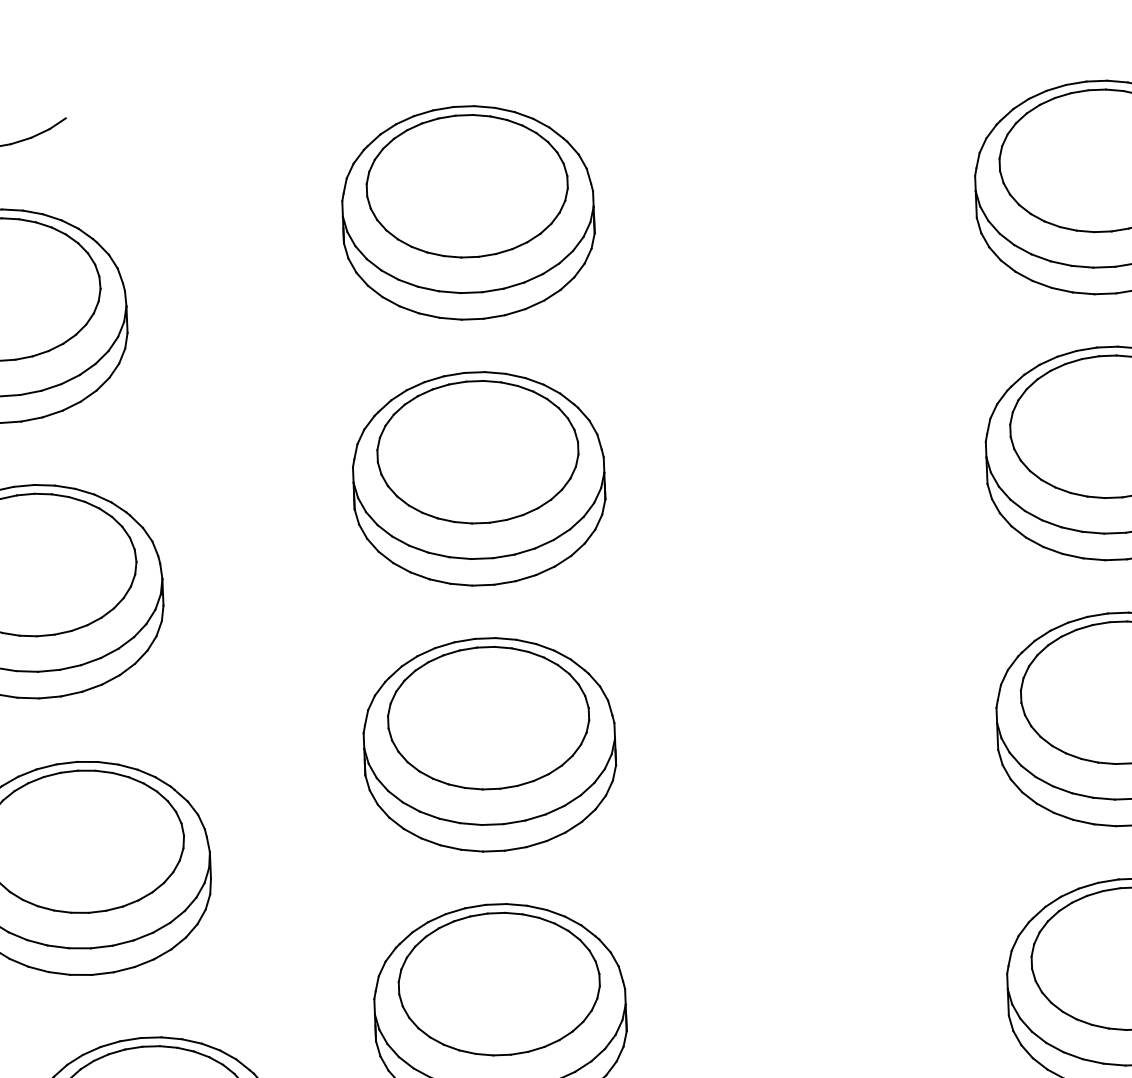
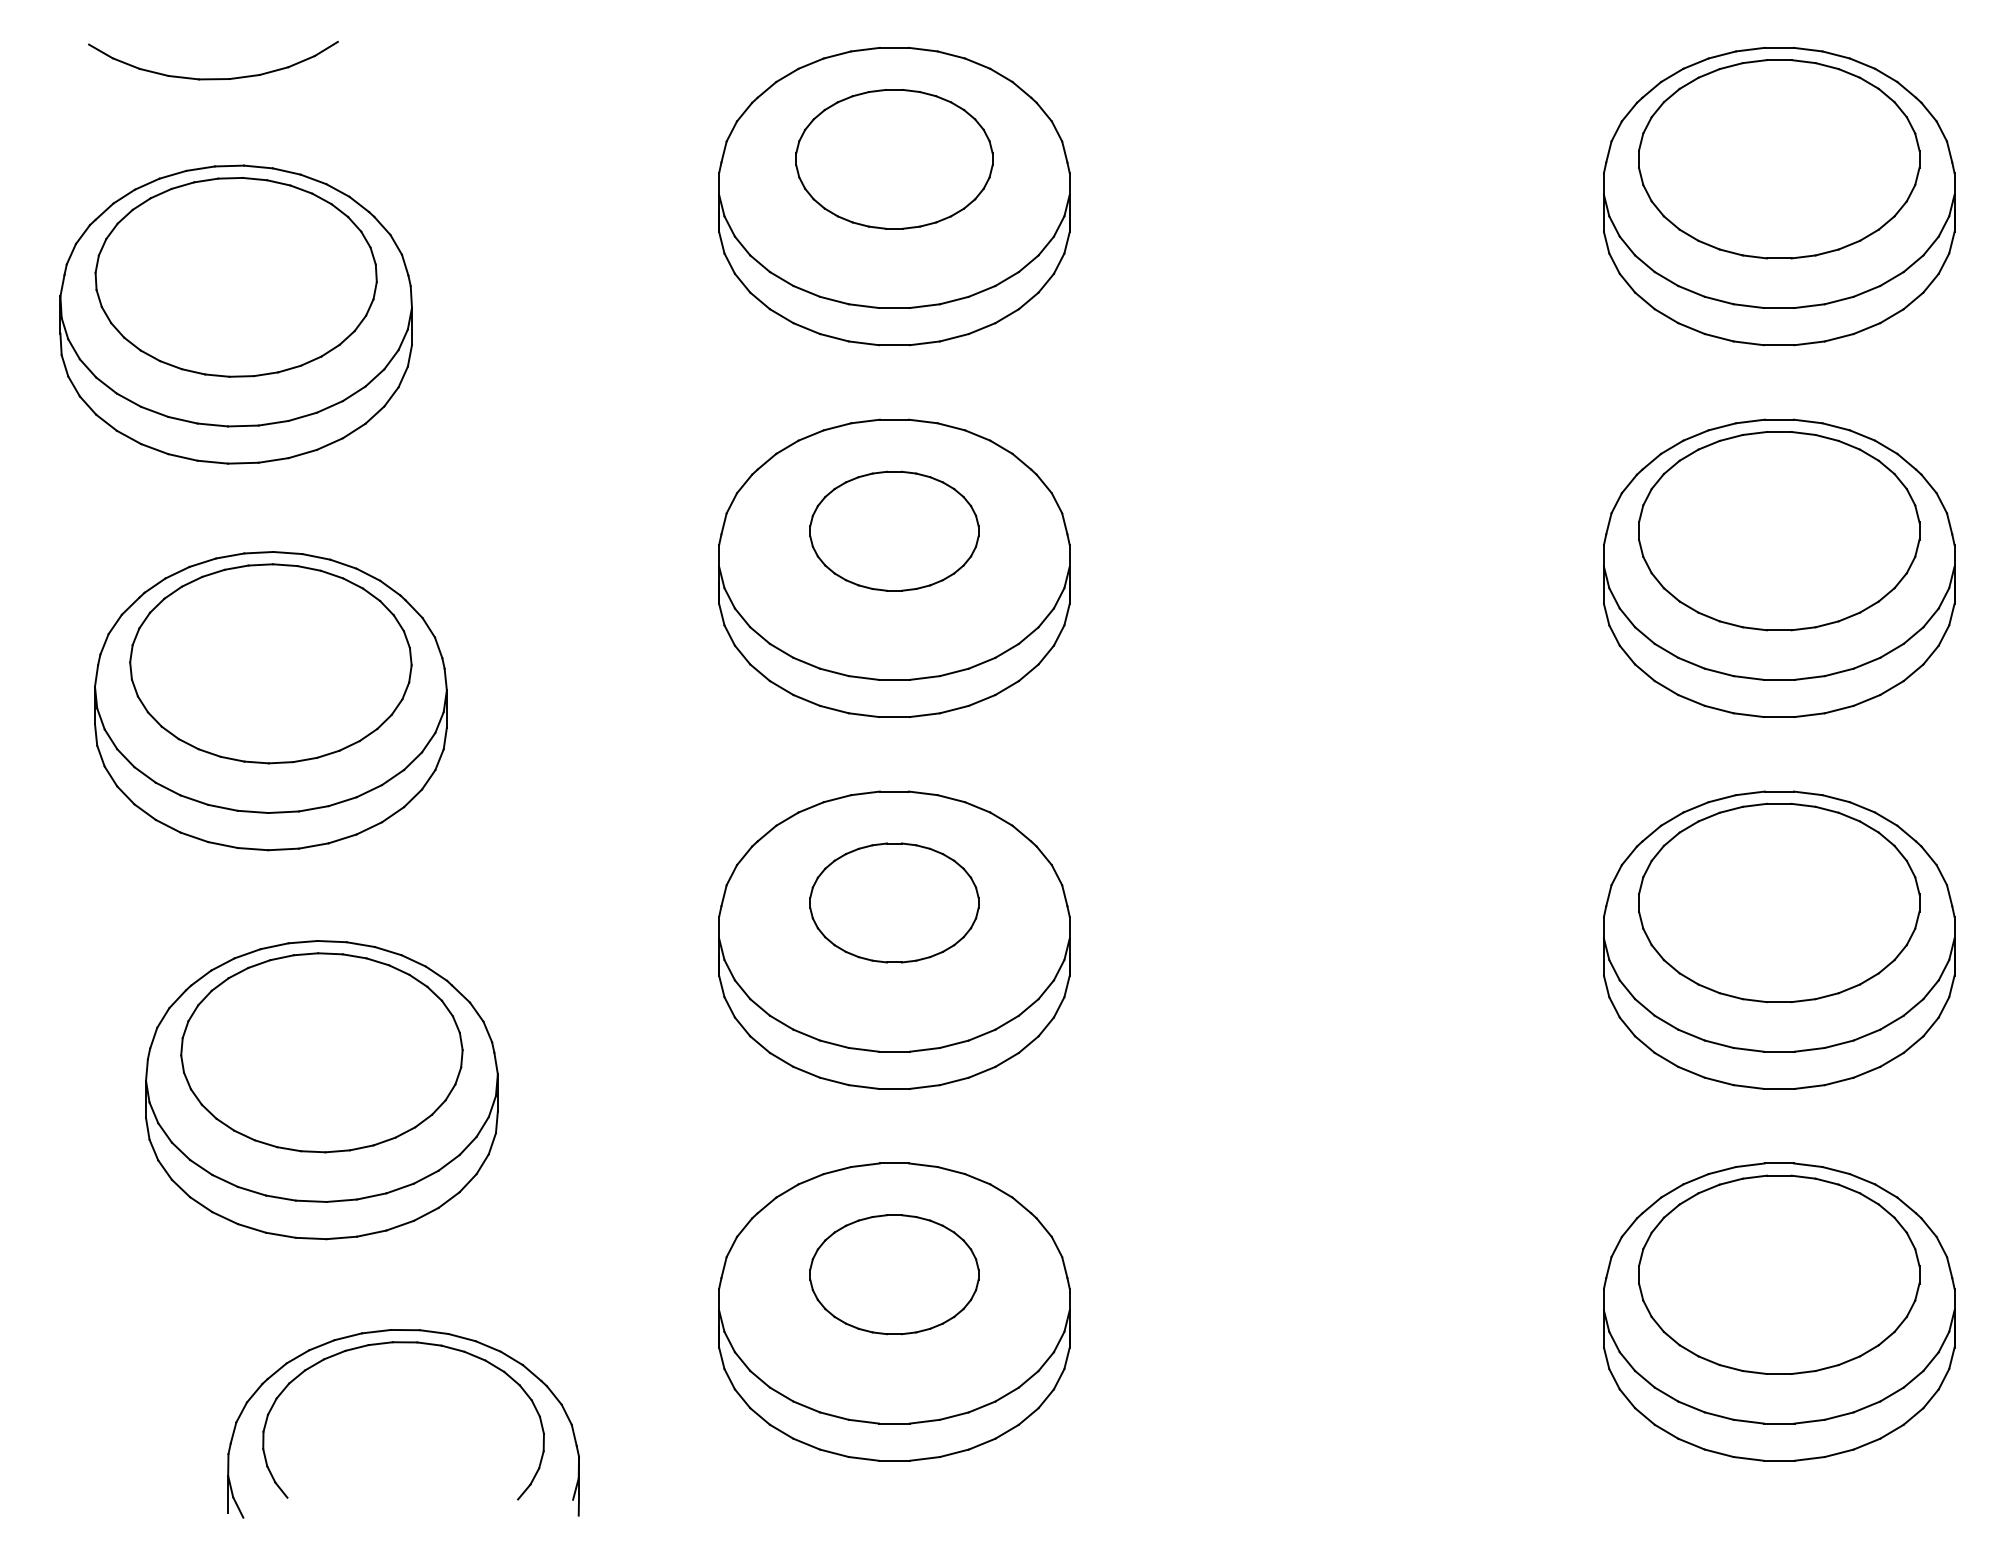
part: (467, 186) -> (894, 159), size x0.7
part: (478, 452) -> (894, 531), size x0.6
part: (488, 717) -> (894, 902), size x0.6
part: (499, 983) -> (894, 1274), size x0.6

